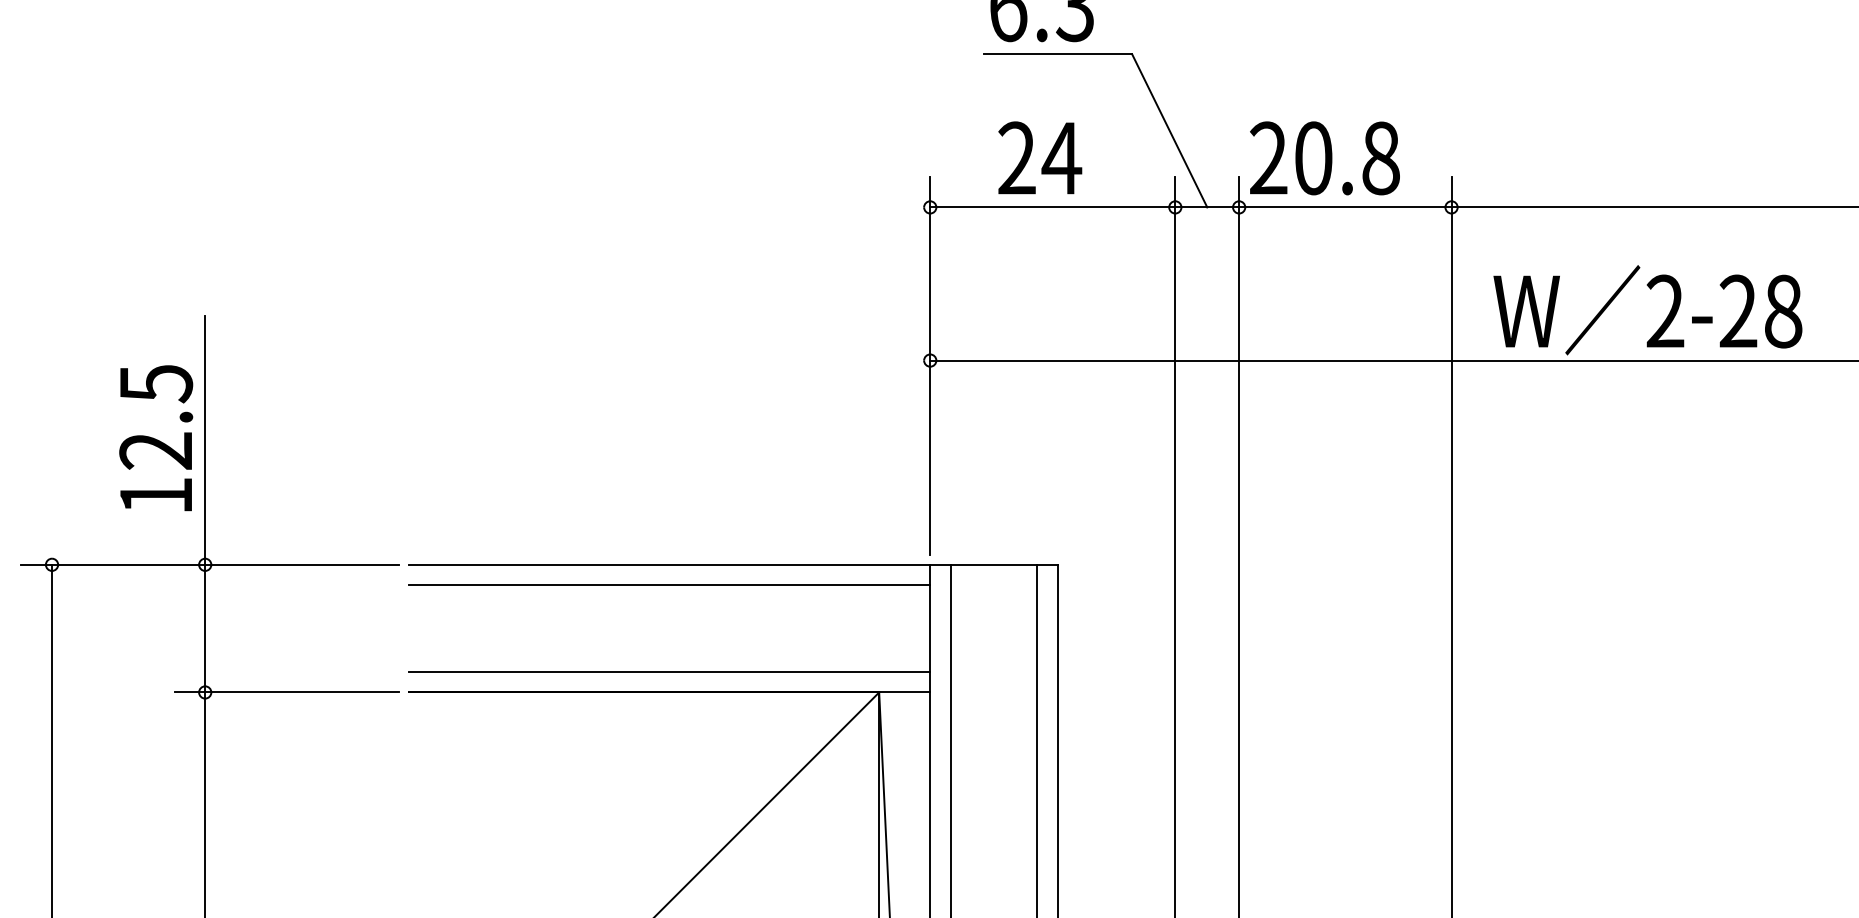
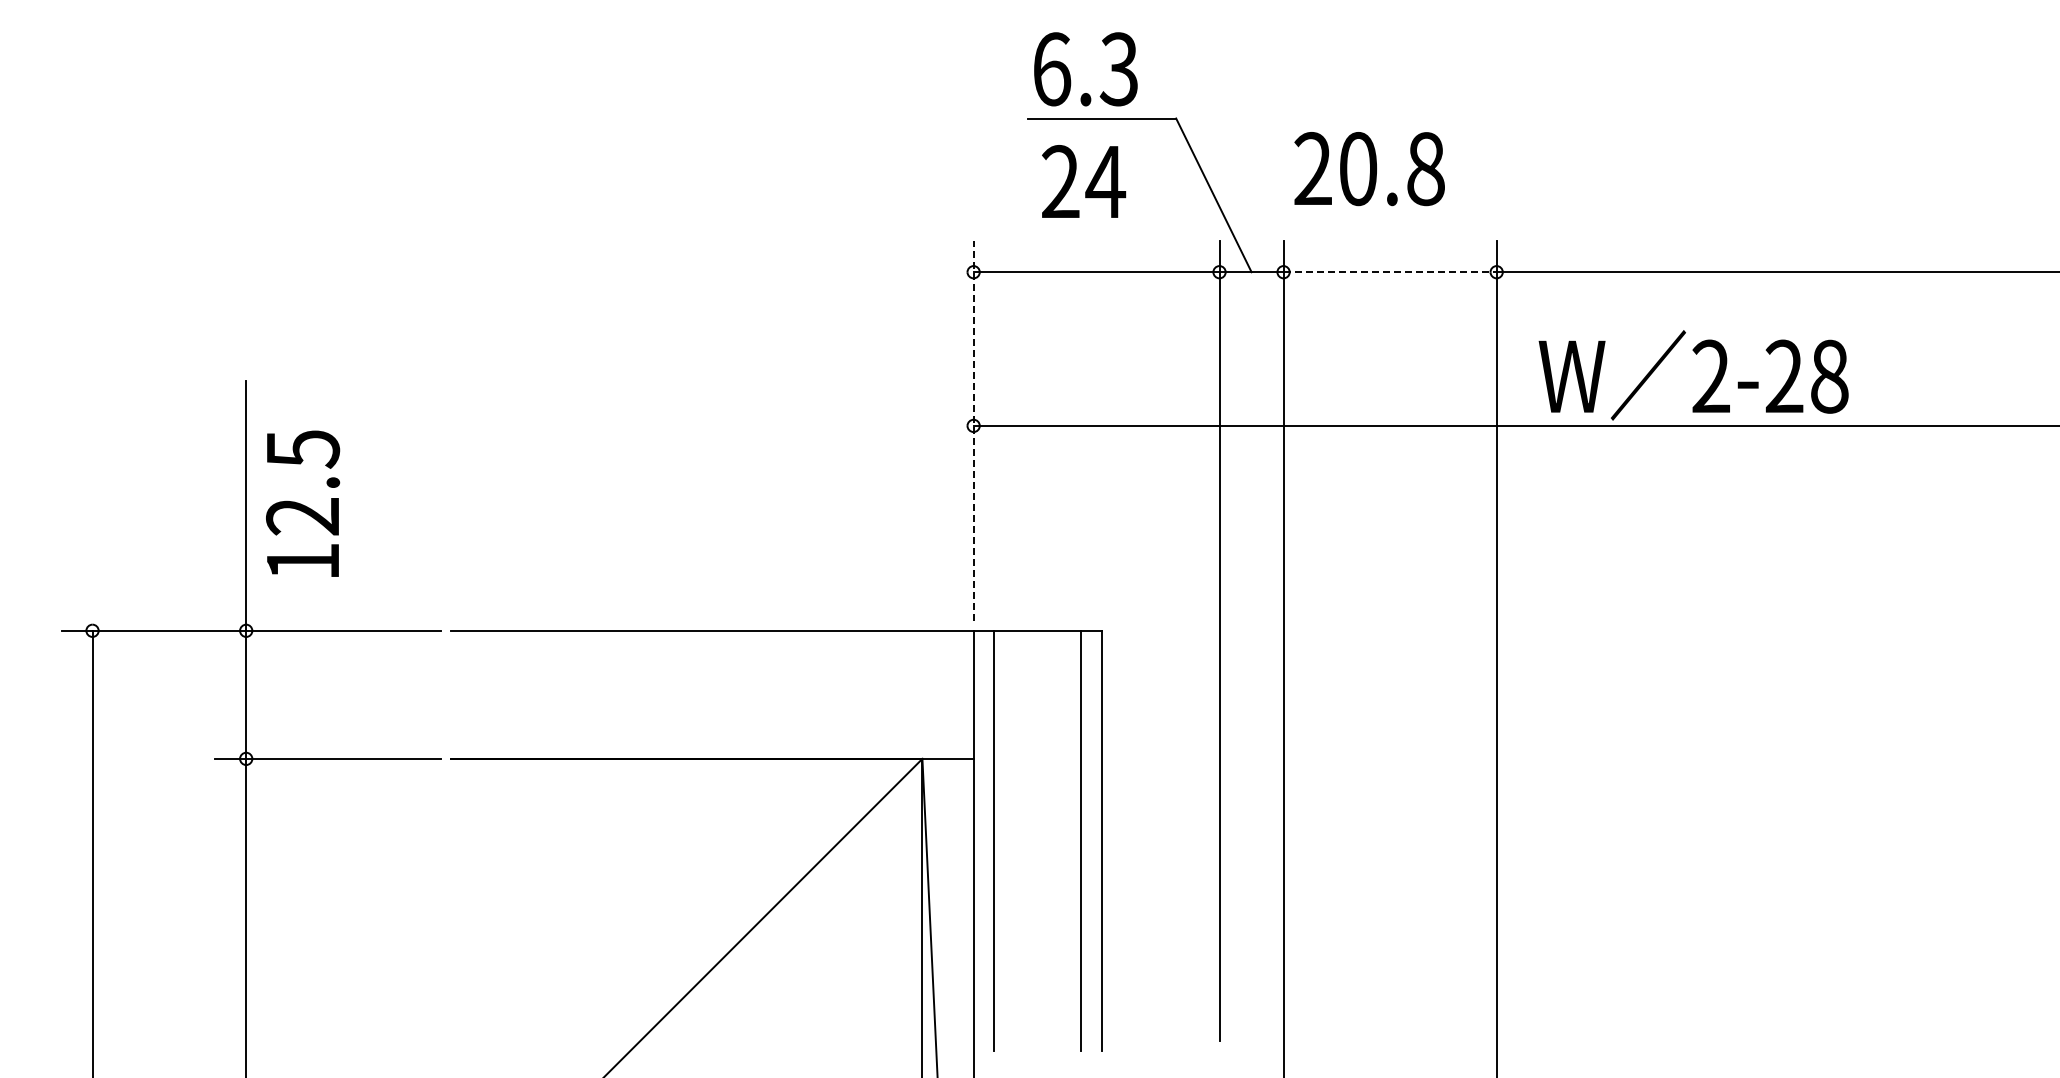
text: (1040, 157) -> (1084, 181), moved
text: (1324, 158) -> (1369, 169), moved
line: (1345, 207) -> (1390, 272), solid -> dashed
line: (930, 366) -> (973, 431), solid -> dashed
text: (156, 437) -> (303, 503), moved
line: (669, 585) -> (712, 651), removed
line: (669, 672) -> (712, 738), removed

